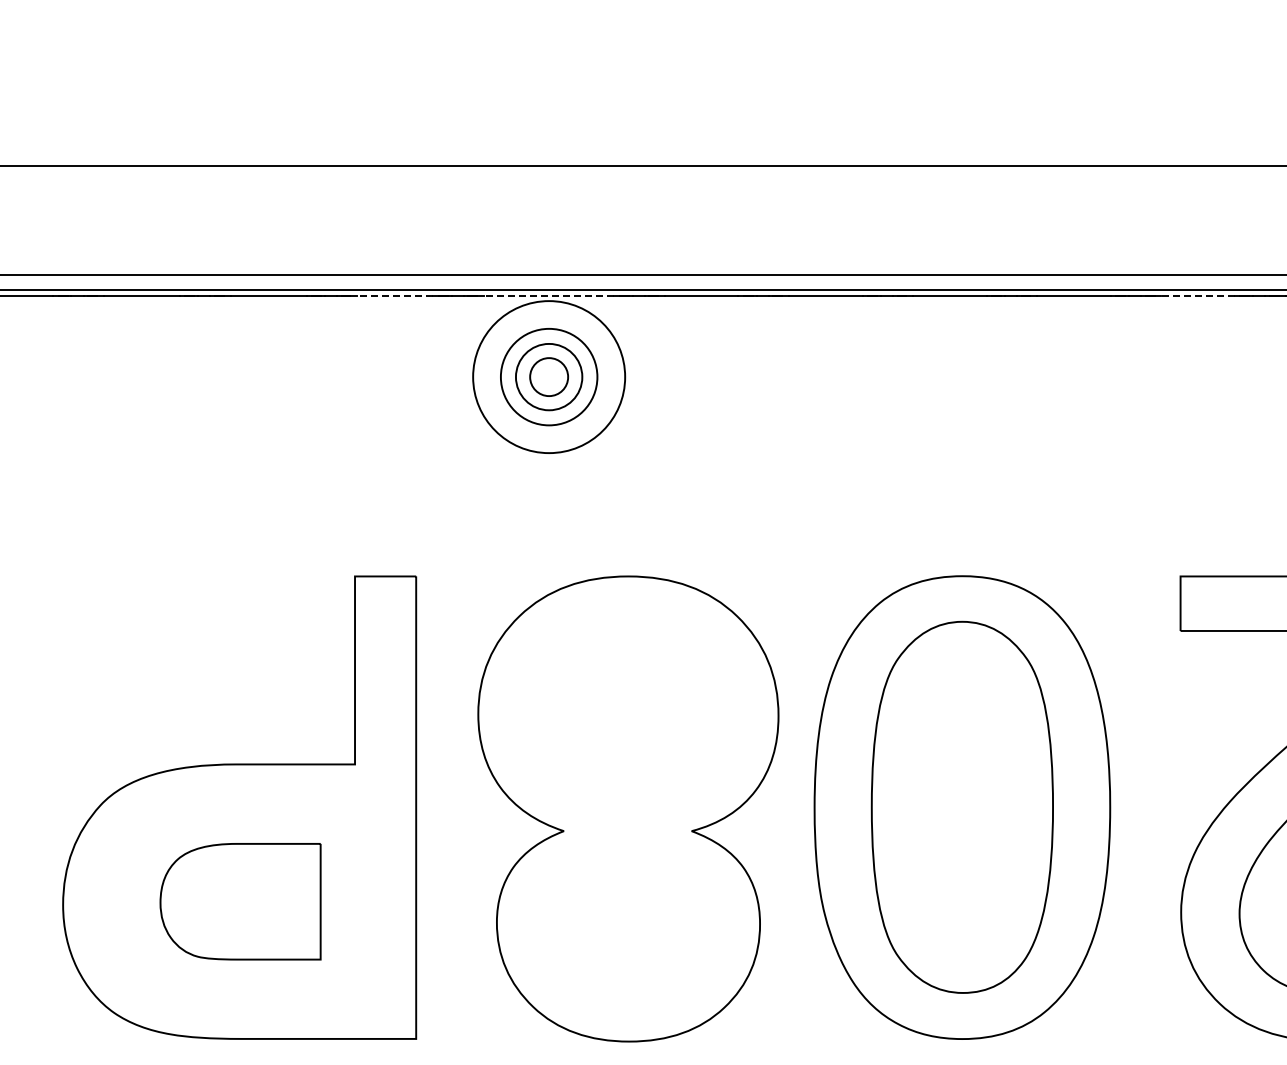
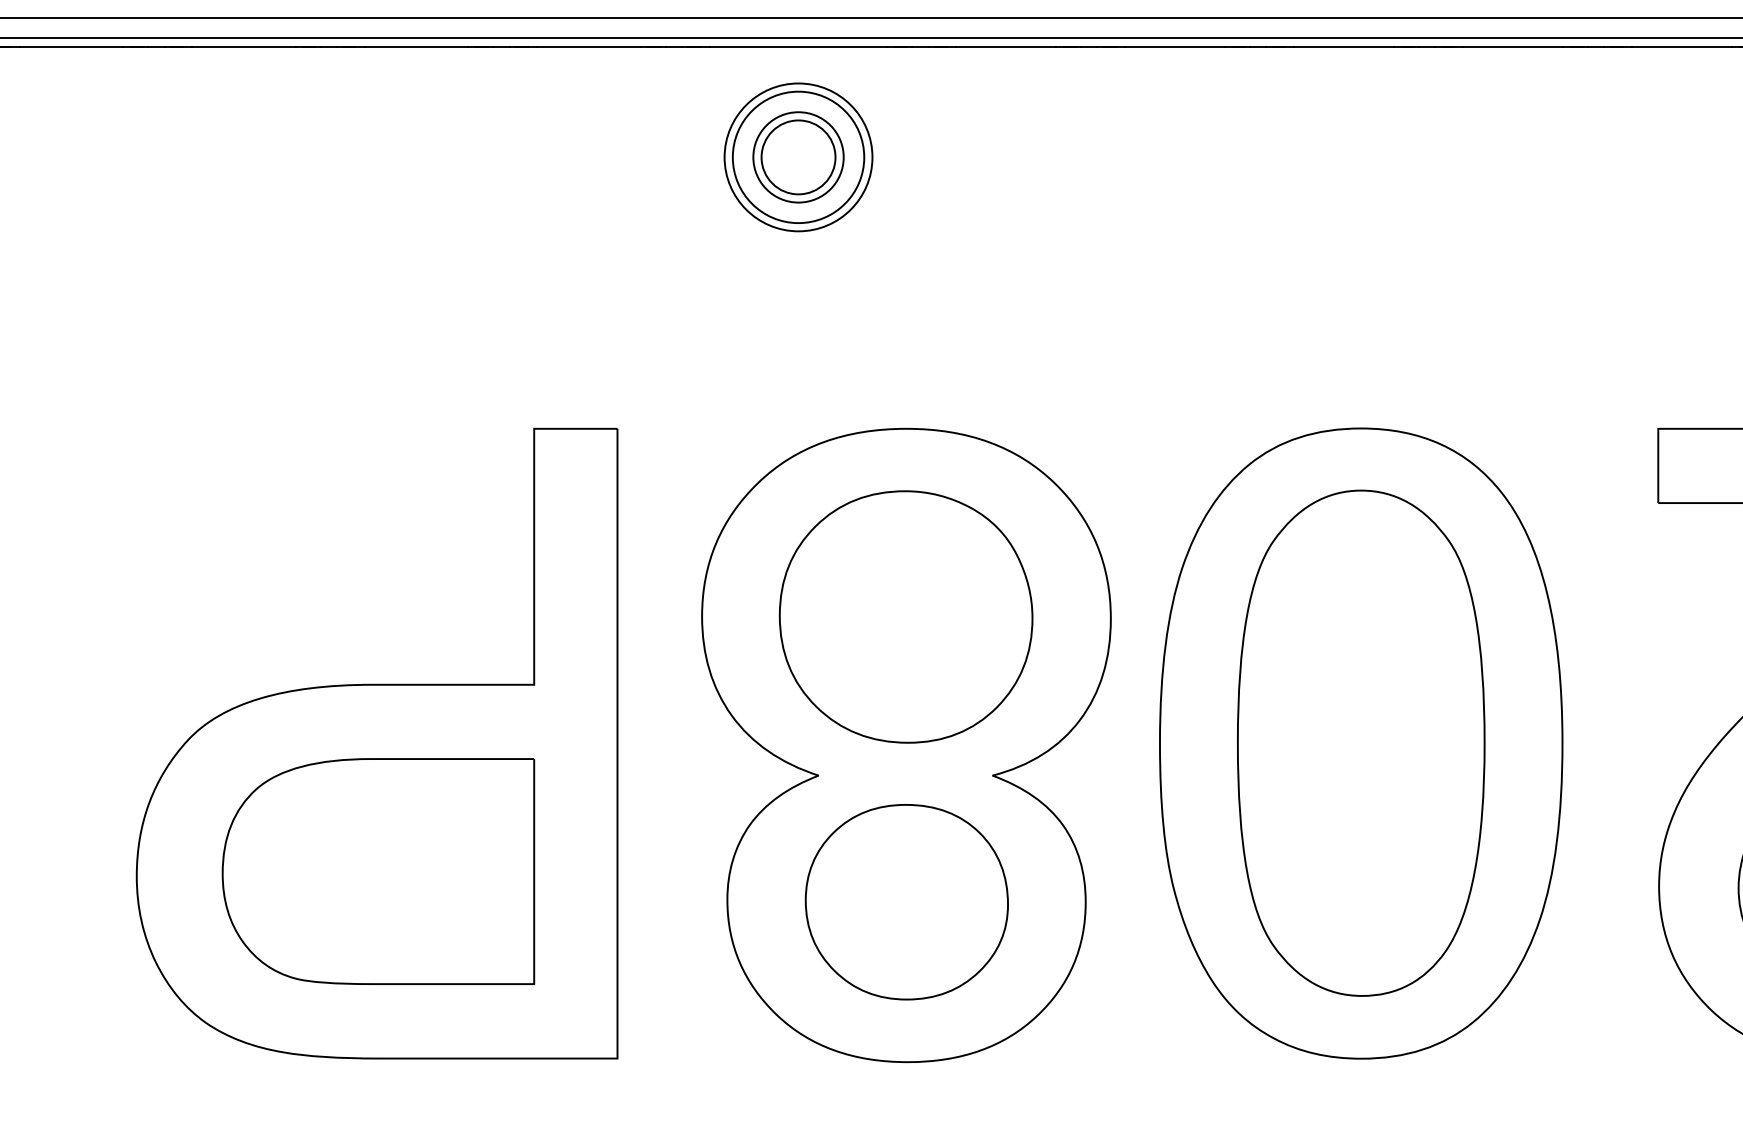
line: (394, 295) -> (587, 46), dashed -> solid
line: (548, 295) -> (797, 46), dashed -> solid
line: (1198, 295) -> (1682, 46), dashed -> solid
circle: (548, 376) -> (797, 156), size x0.71
circle: (549, 376) -> (799, 156), size x1.43
part: (627, 714) -> (905, 616), added
part: (240, 901) -> (378, 871), size x1.43
part: (628, 923) -> (906, 901), added

